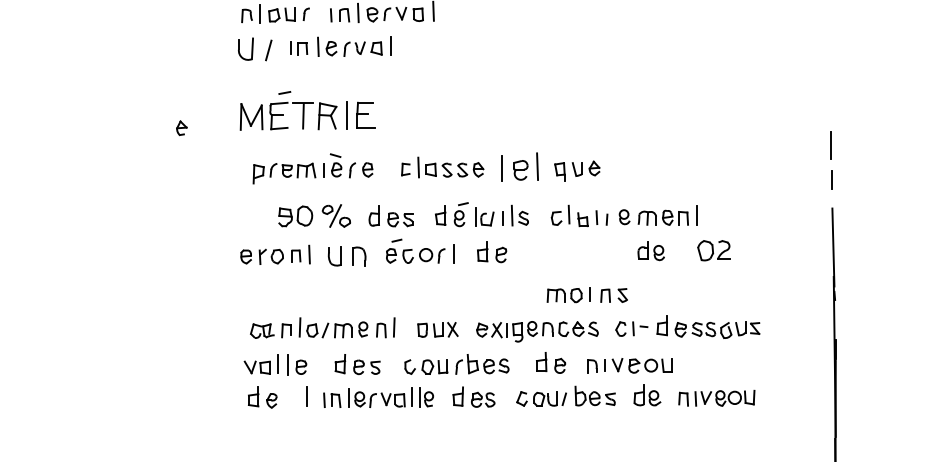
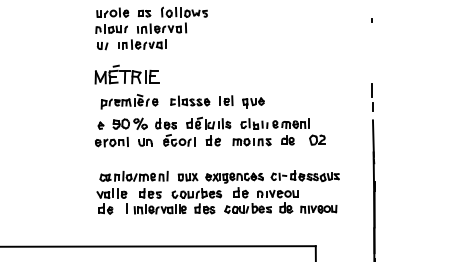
part: (255, 50) -> (102, 46), size x0.62
part: (180, 127) -> (100, 125), moved
part: (519, 166) -> (226, 100), size x0.71
part: (347, 255) -> (145, 142), size x0.71
part: (586, 296) -> (251, 142), moved

